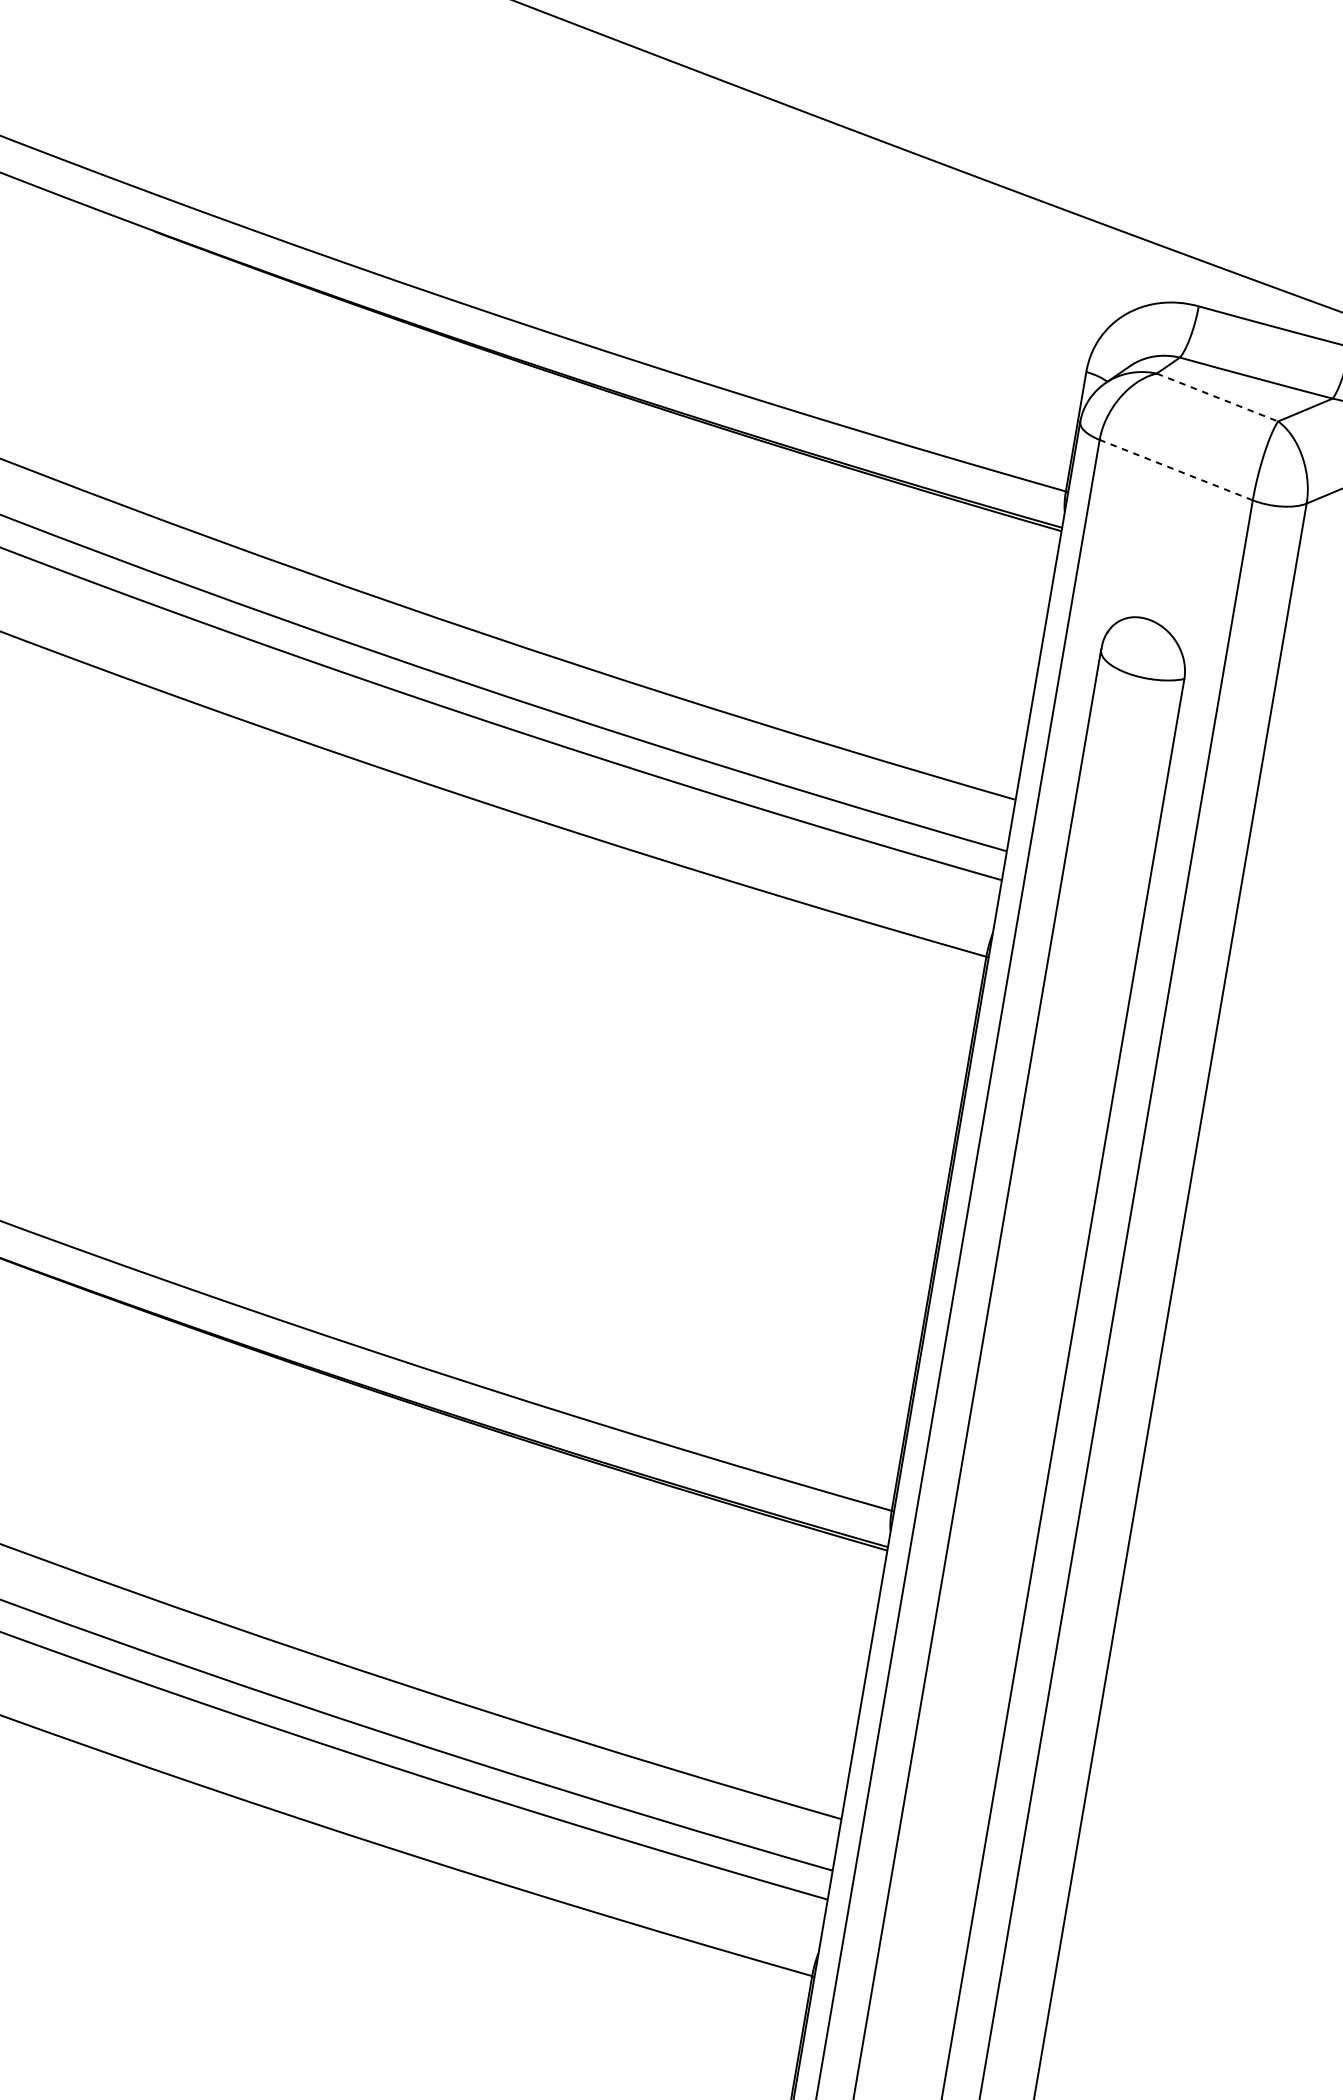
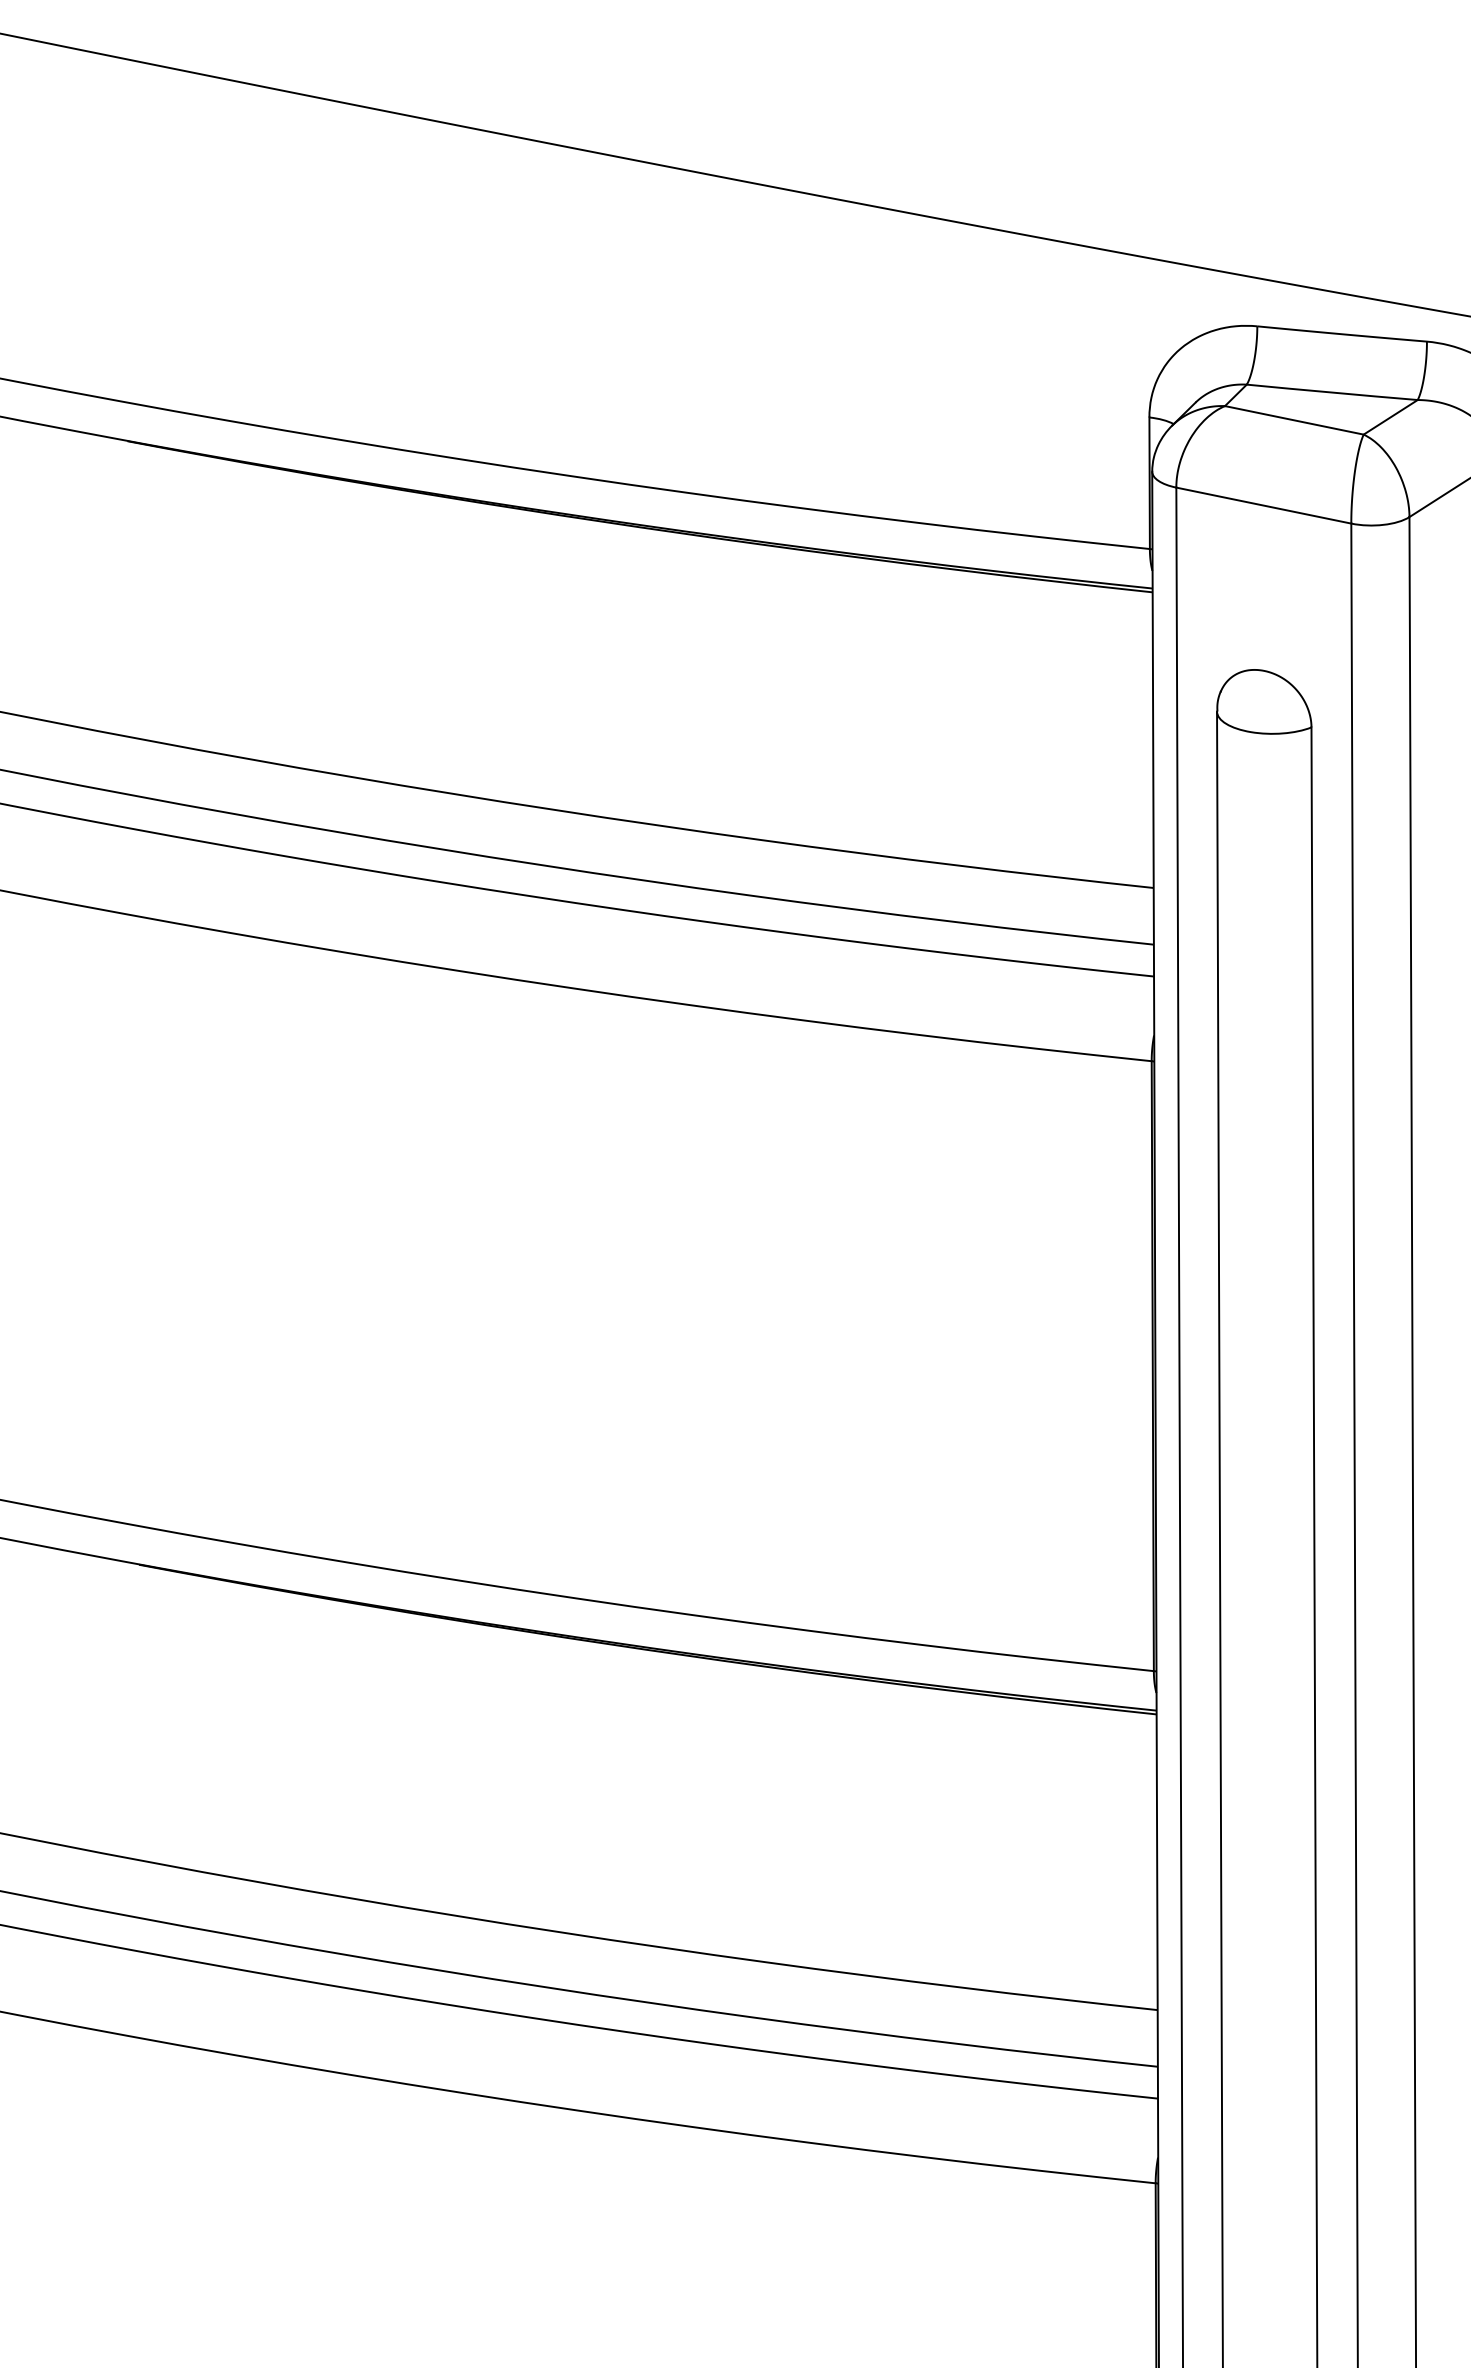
line: (1217, 397) -> (1294, 420), dashed -> solid
line: (1175, 469) -> (1263, 505), dashed -> solid

